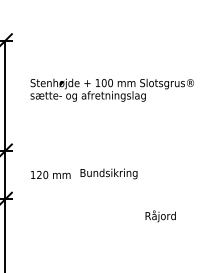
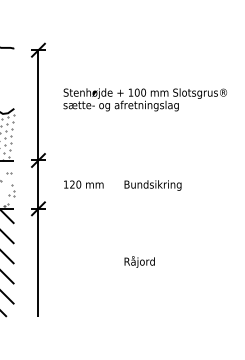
text: (108, 173) -> (152, 185), moved
text: (160, 215) -> (139, 261), moved

